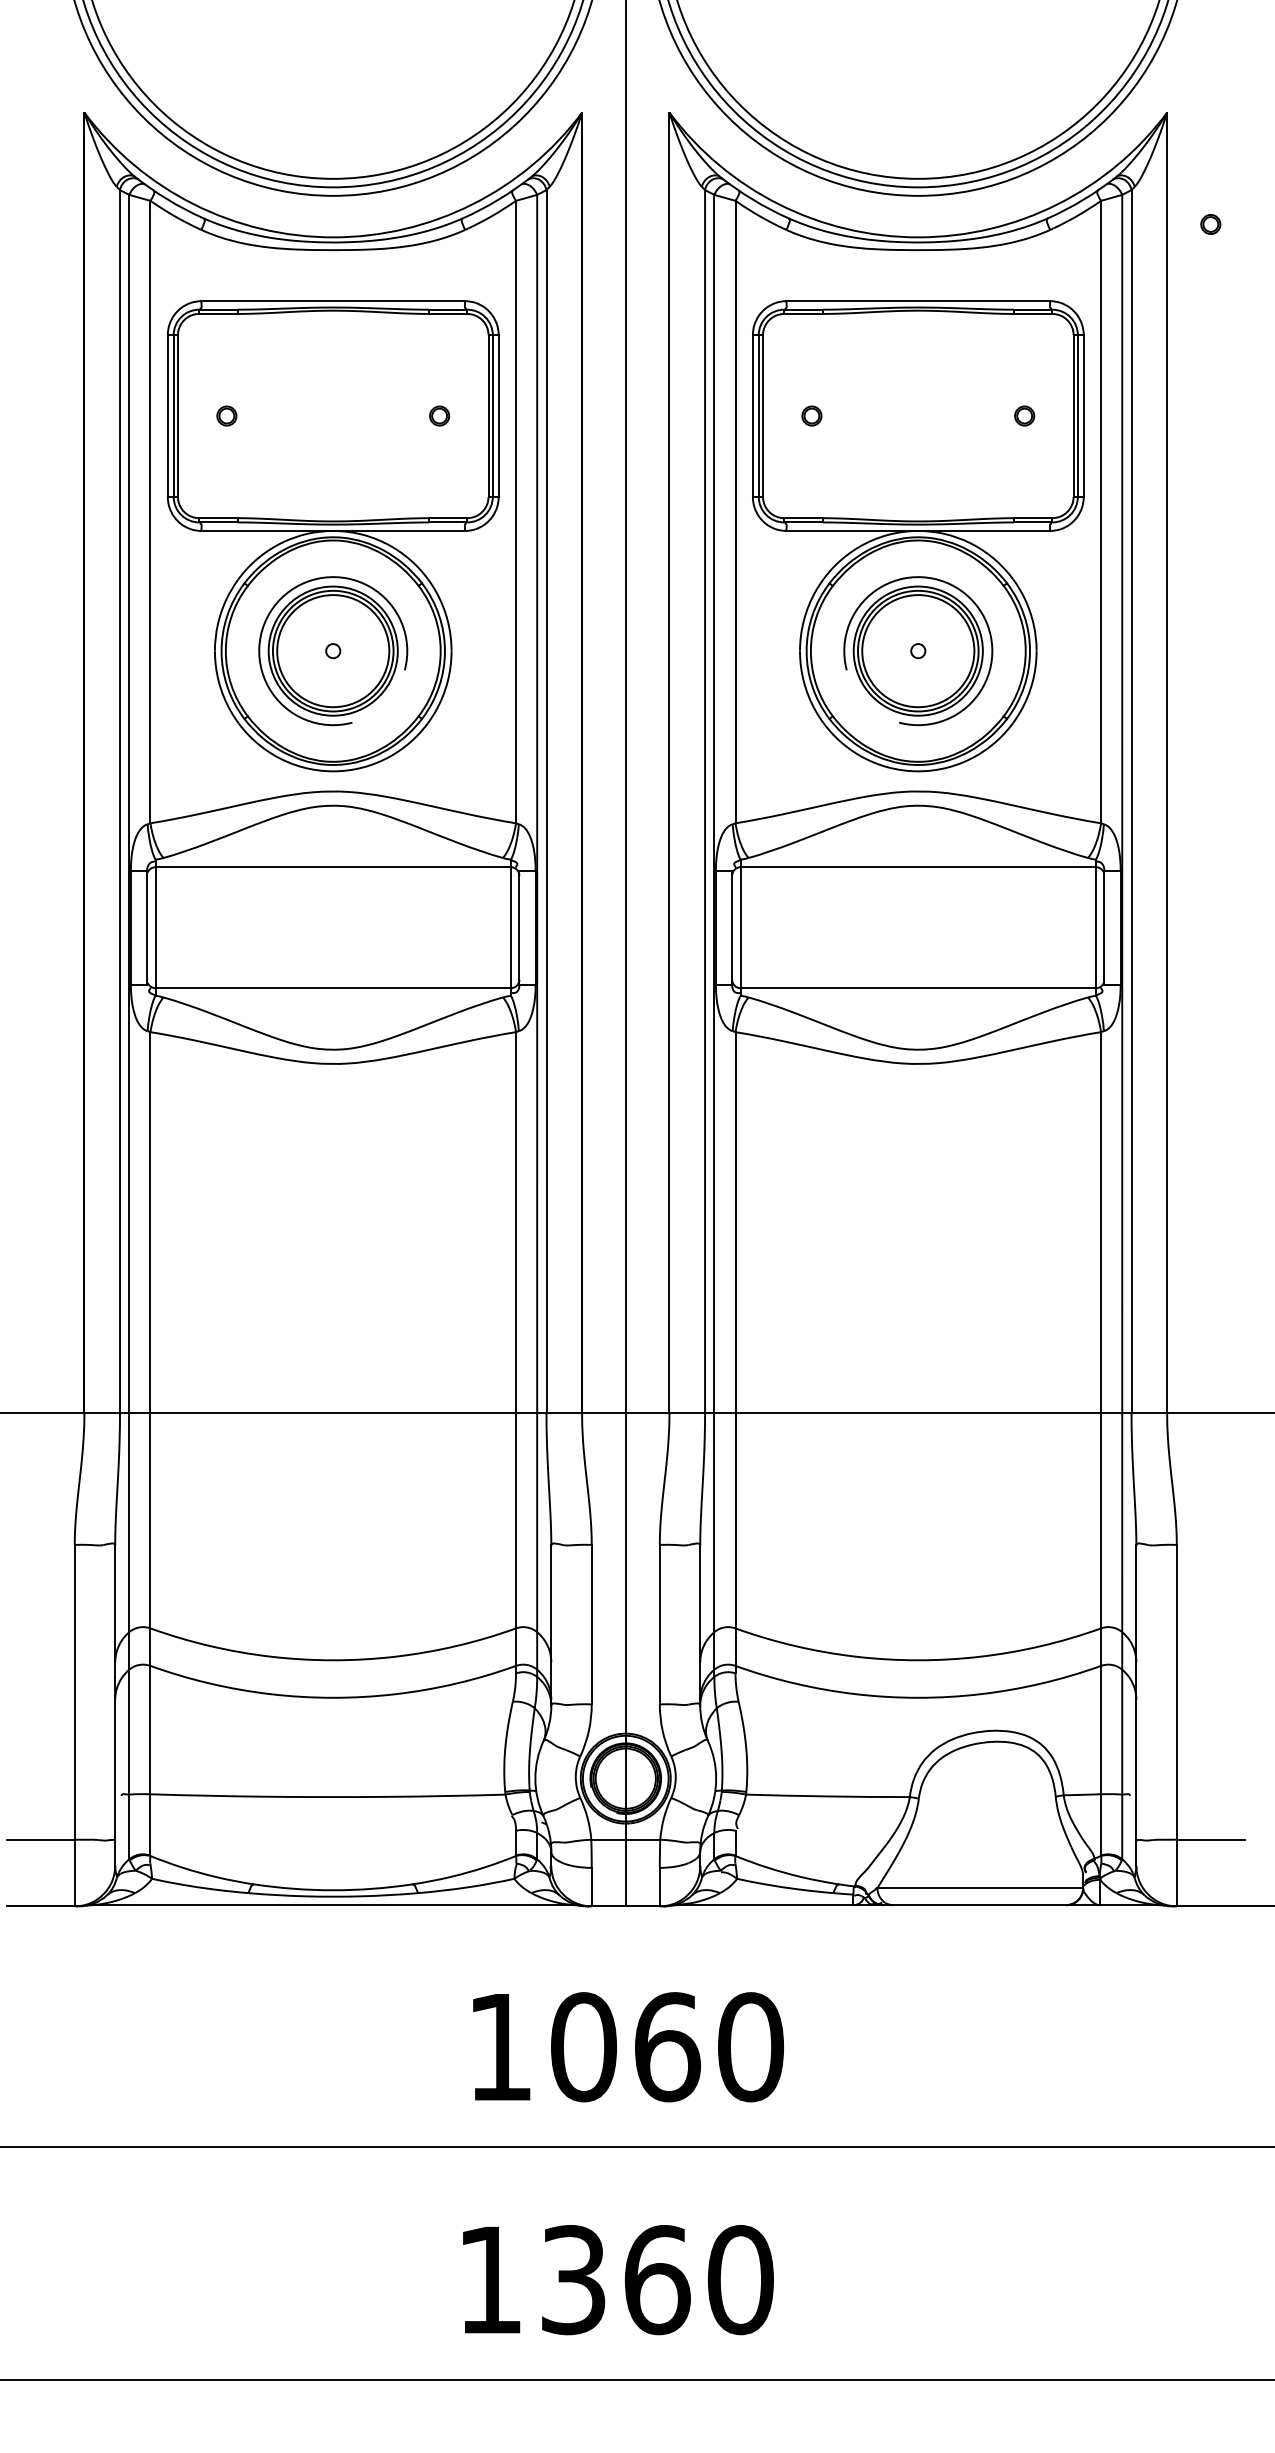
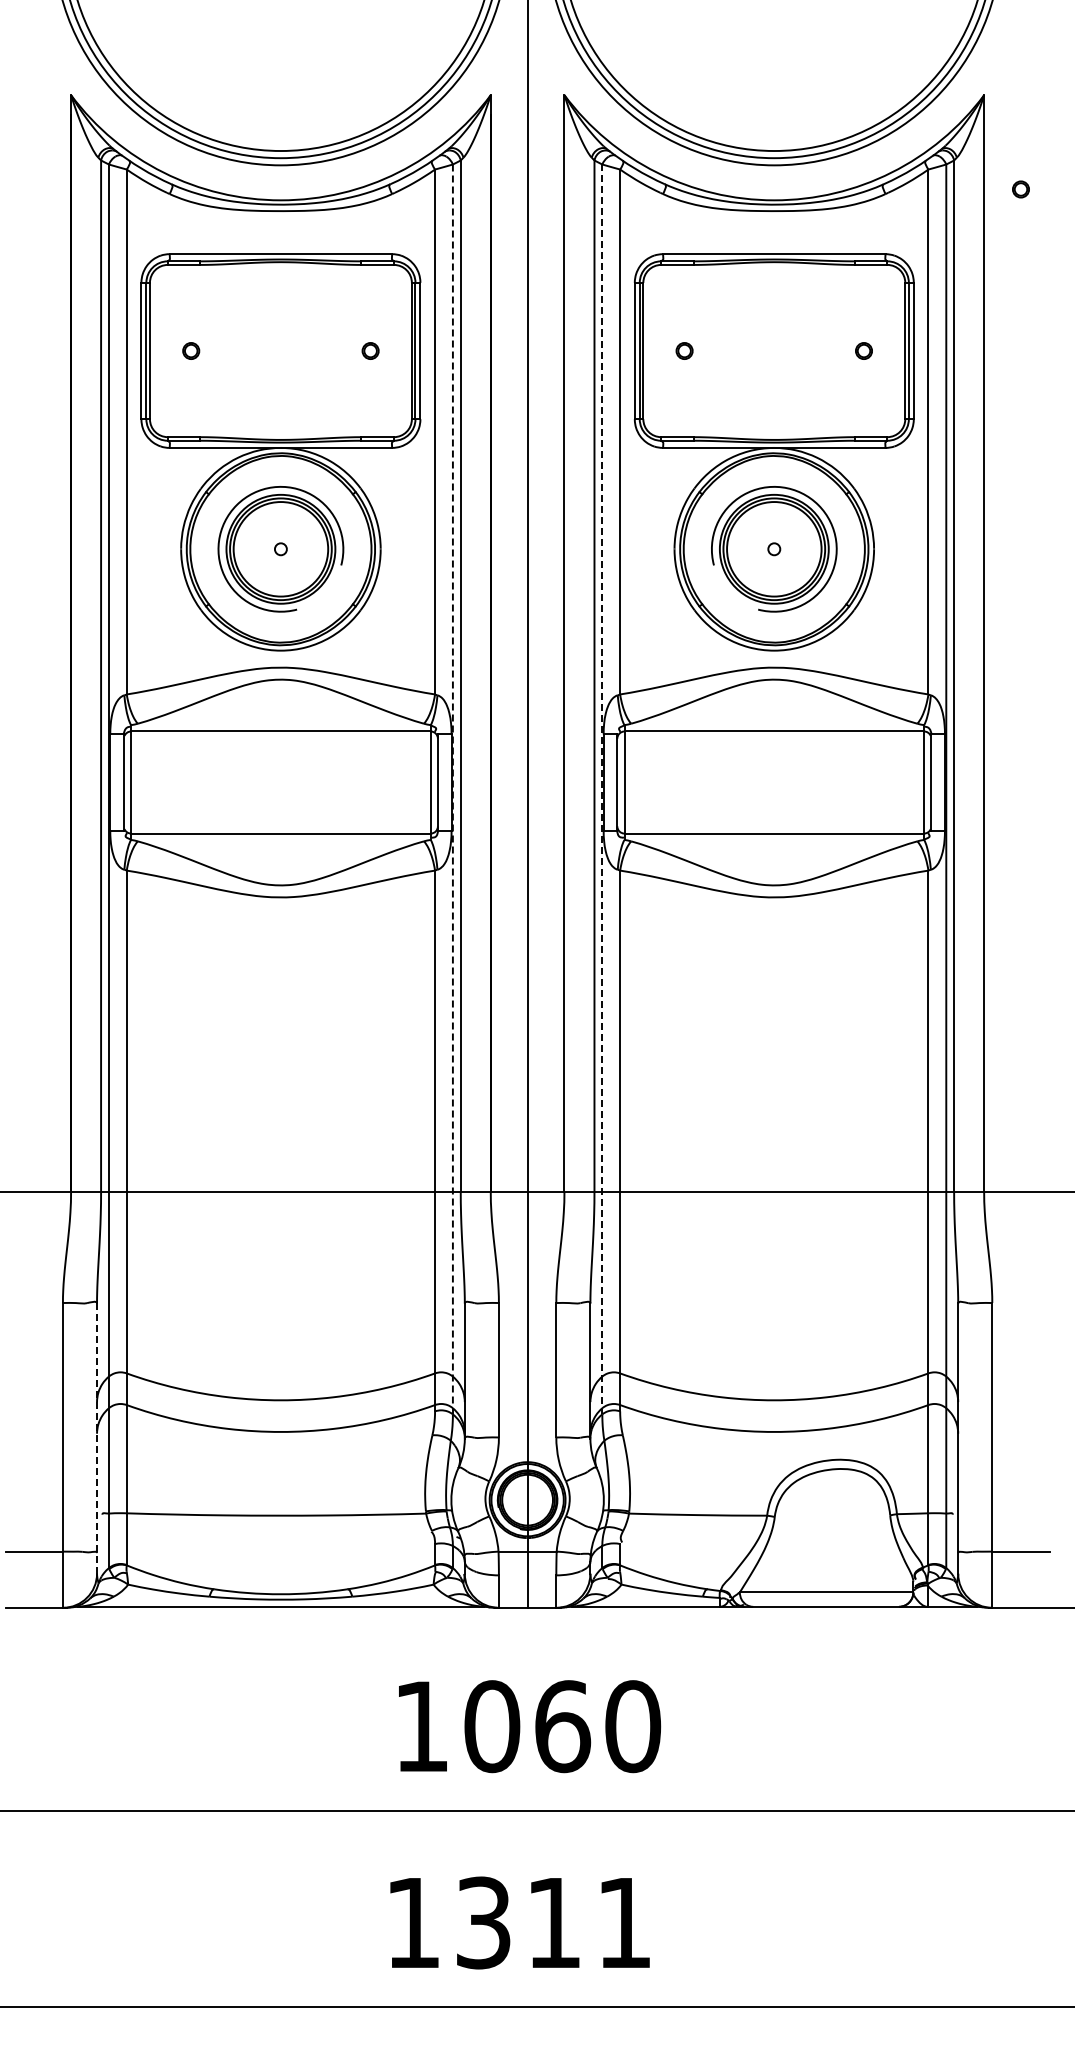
line: (536, 935) -> (452, 789), solid -> dashed
line: (714, 935) -> (602, 789), solid -> dashed
line: (115, 1706) -> (97, 1439), solid -> dashed
text: (699, 2279) -> (589, 1922), 1360 -> 1311

